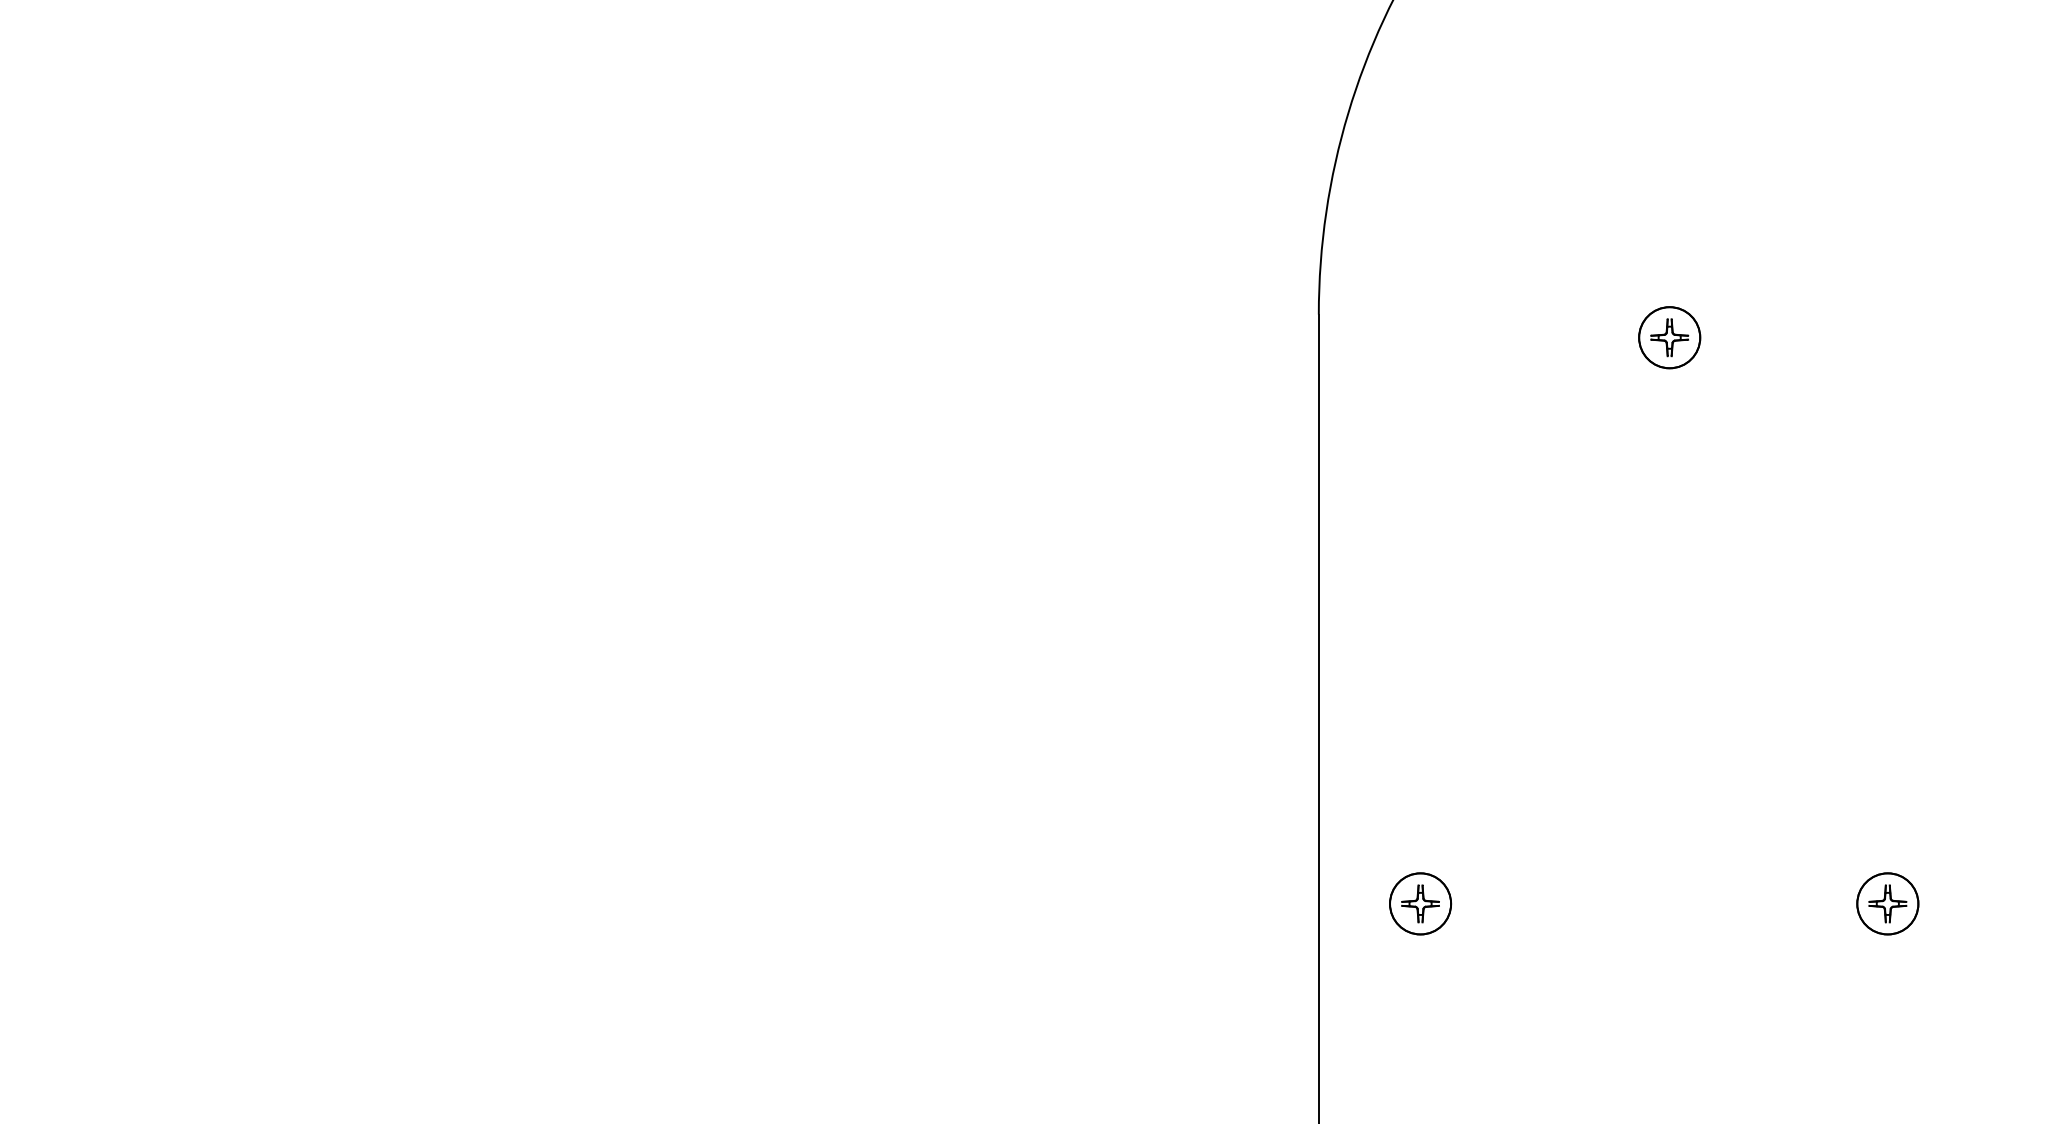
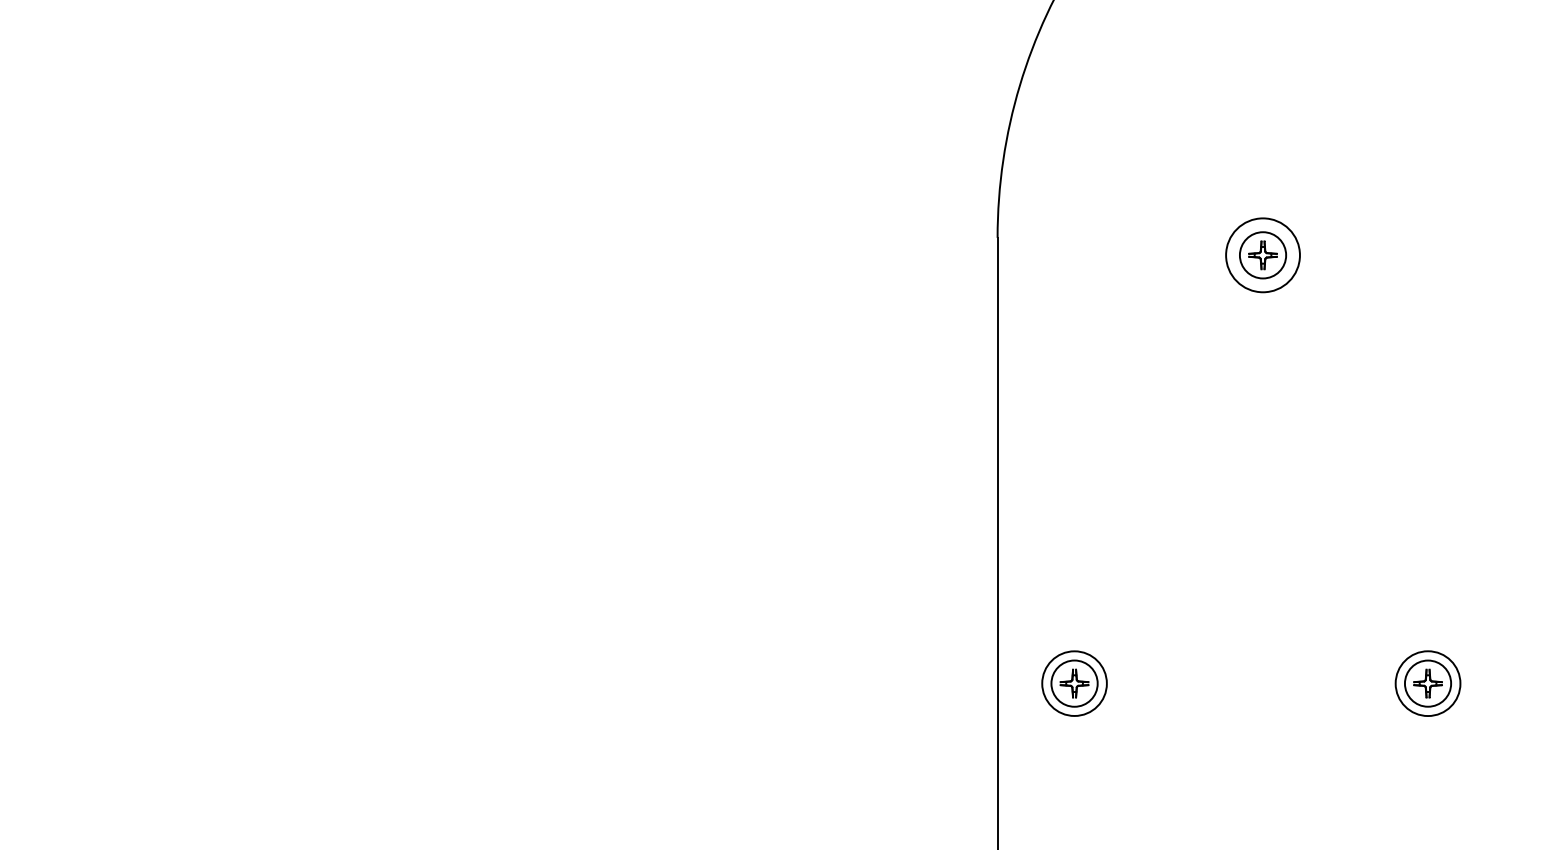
circle: (1669, 337) -> (1262, 255), size x1.6
circle: (1420, 903) -> (1074, 683), size x1.4
circle: (1887, 903) -> (1427, 683), size x1.4

